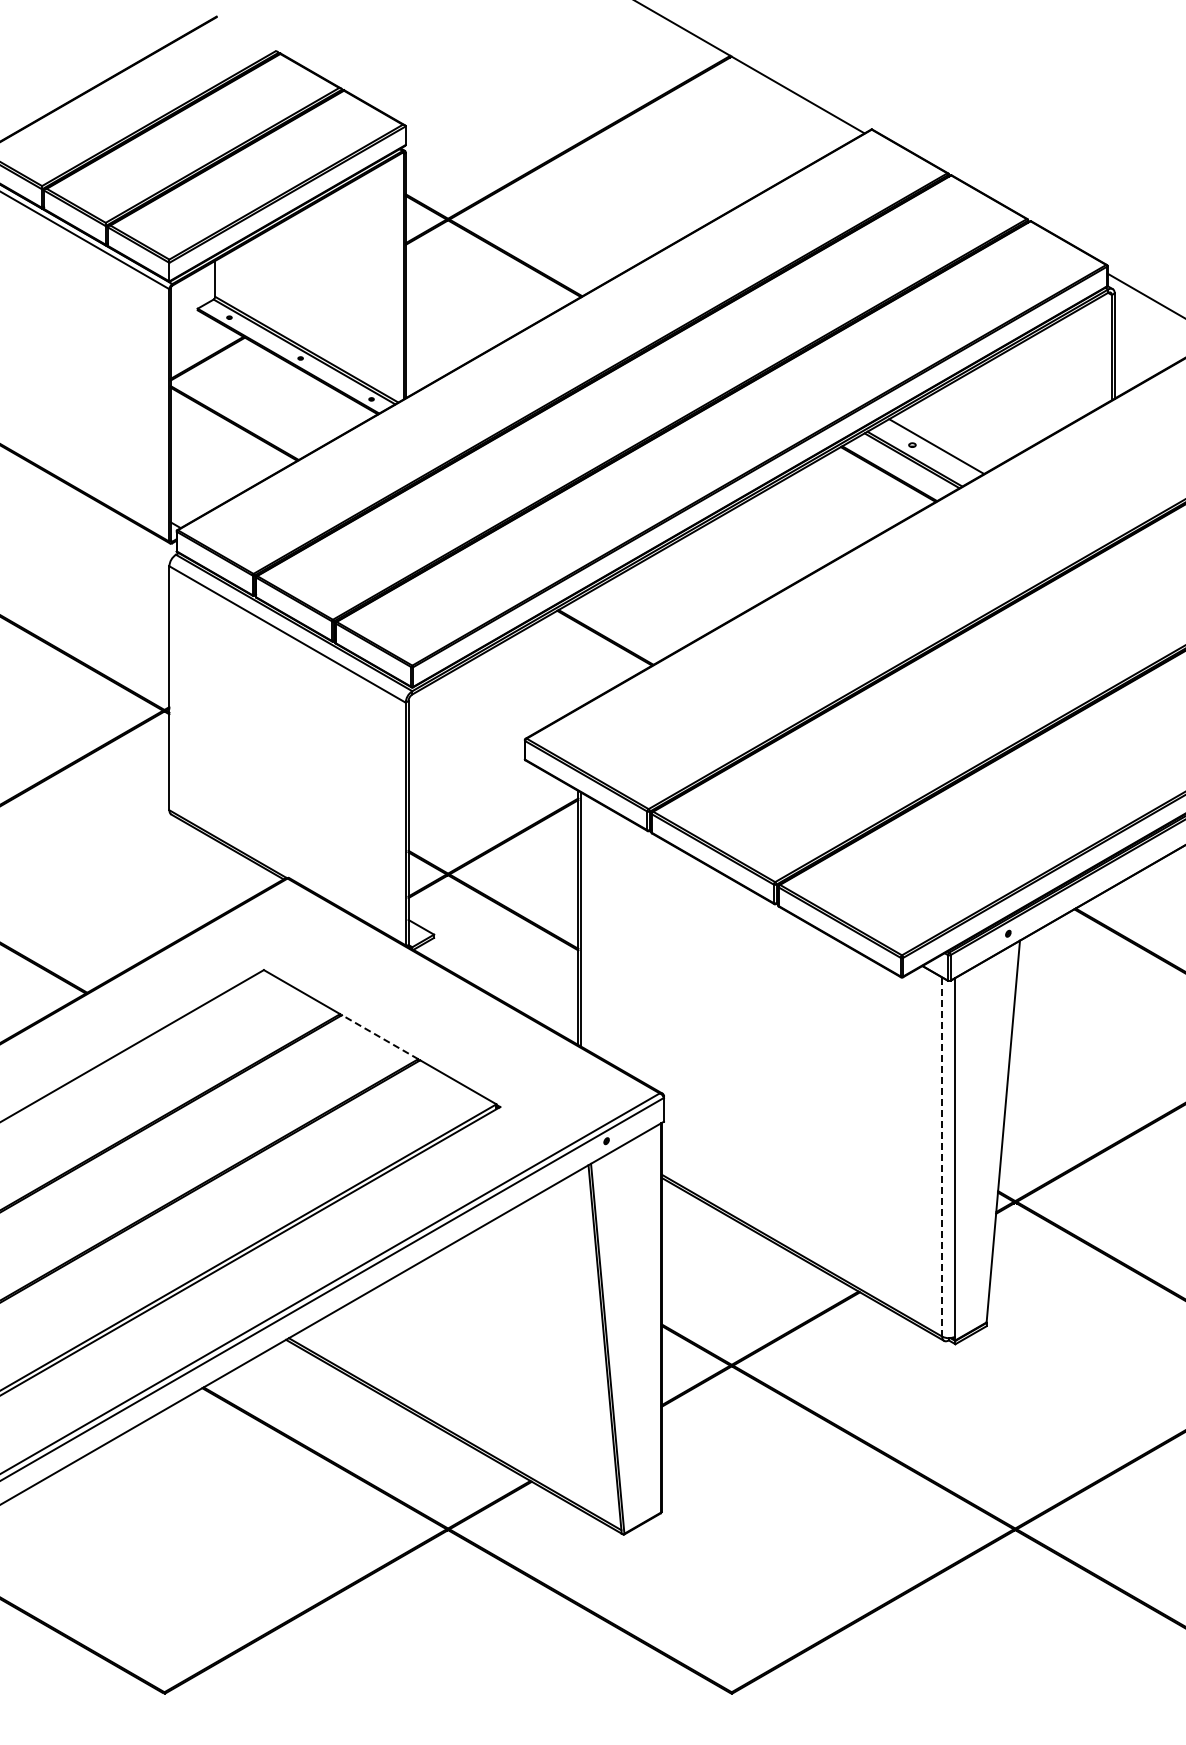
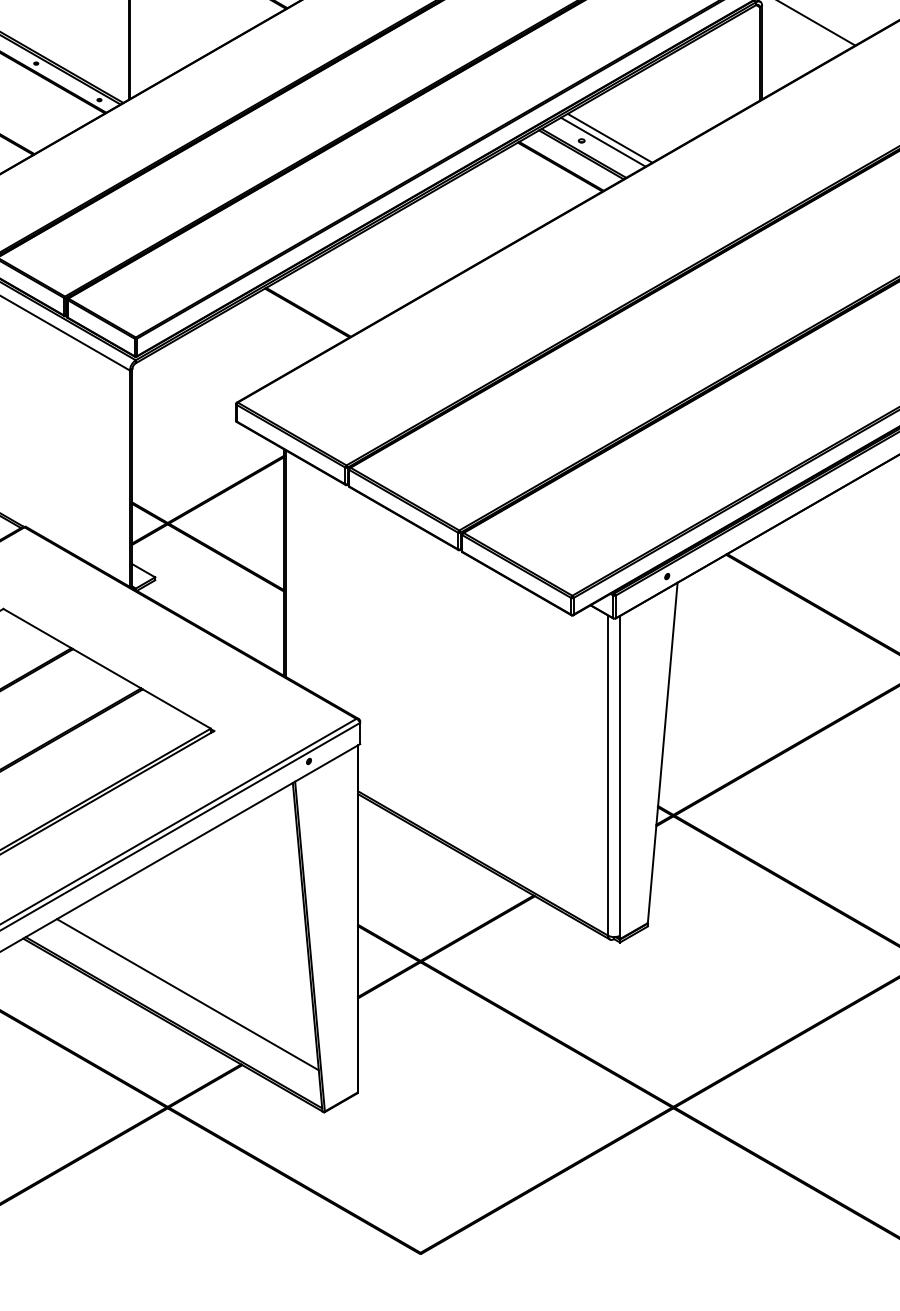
line: (943, 441) -> (609, 137), added
line: (379, 1036) -> (106, 668), dashed -> solid
line: (942, 1157) -> (608, 776), dashed -> solid
line: (470, 1402) -> (187, 994), added

